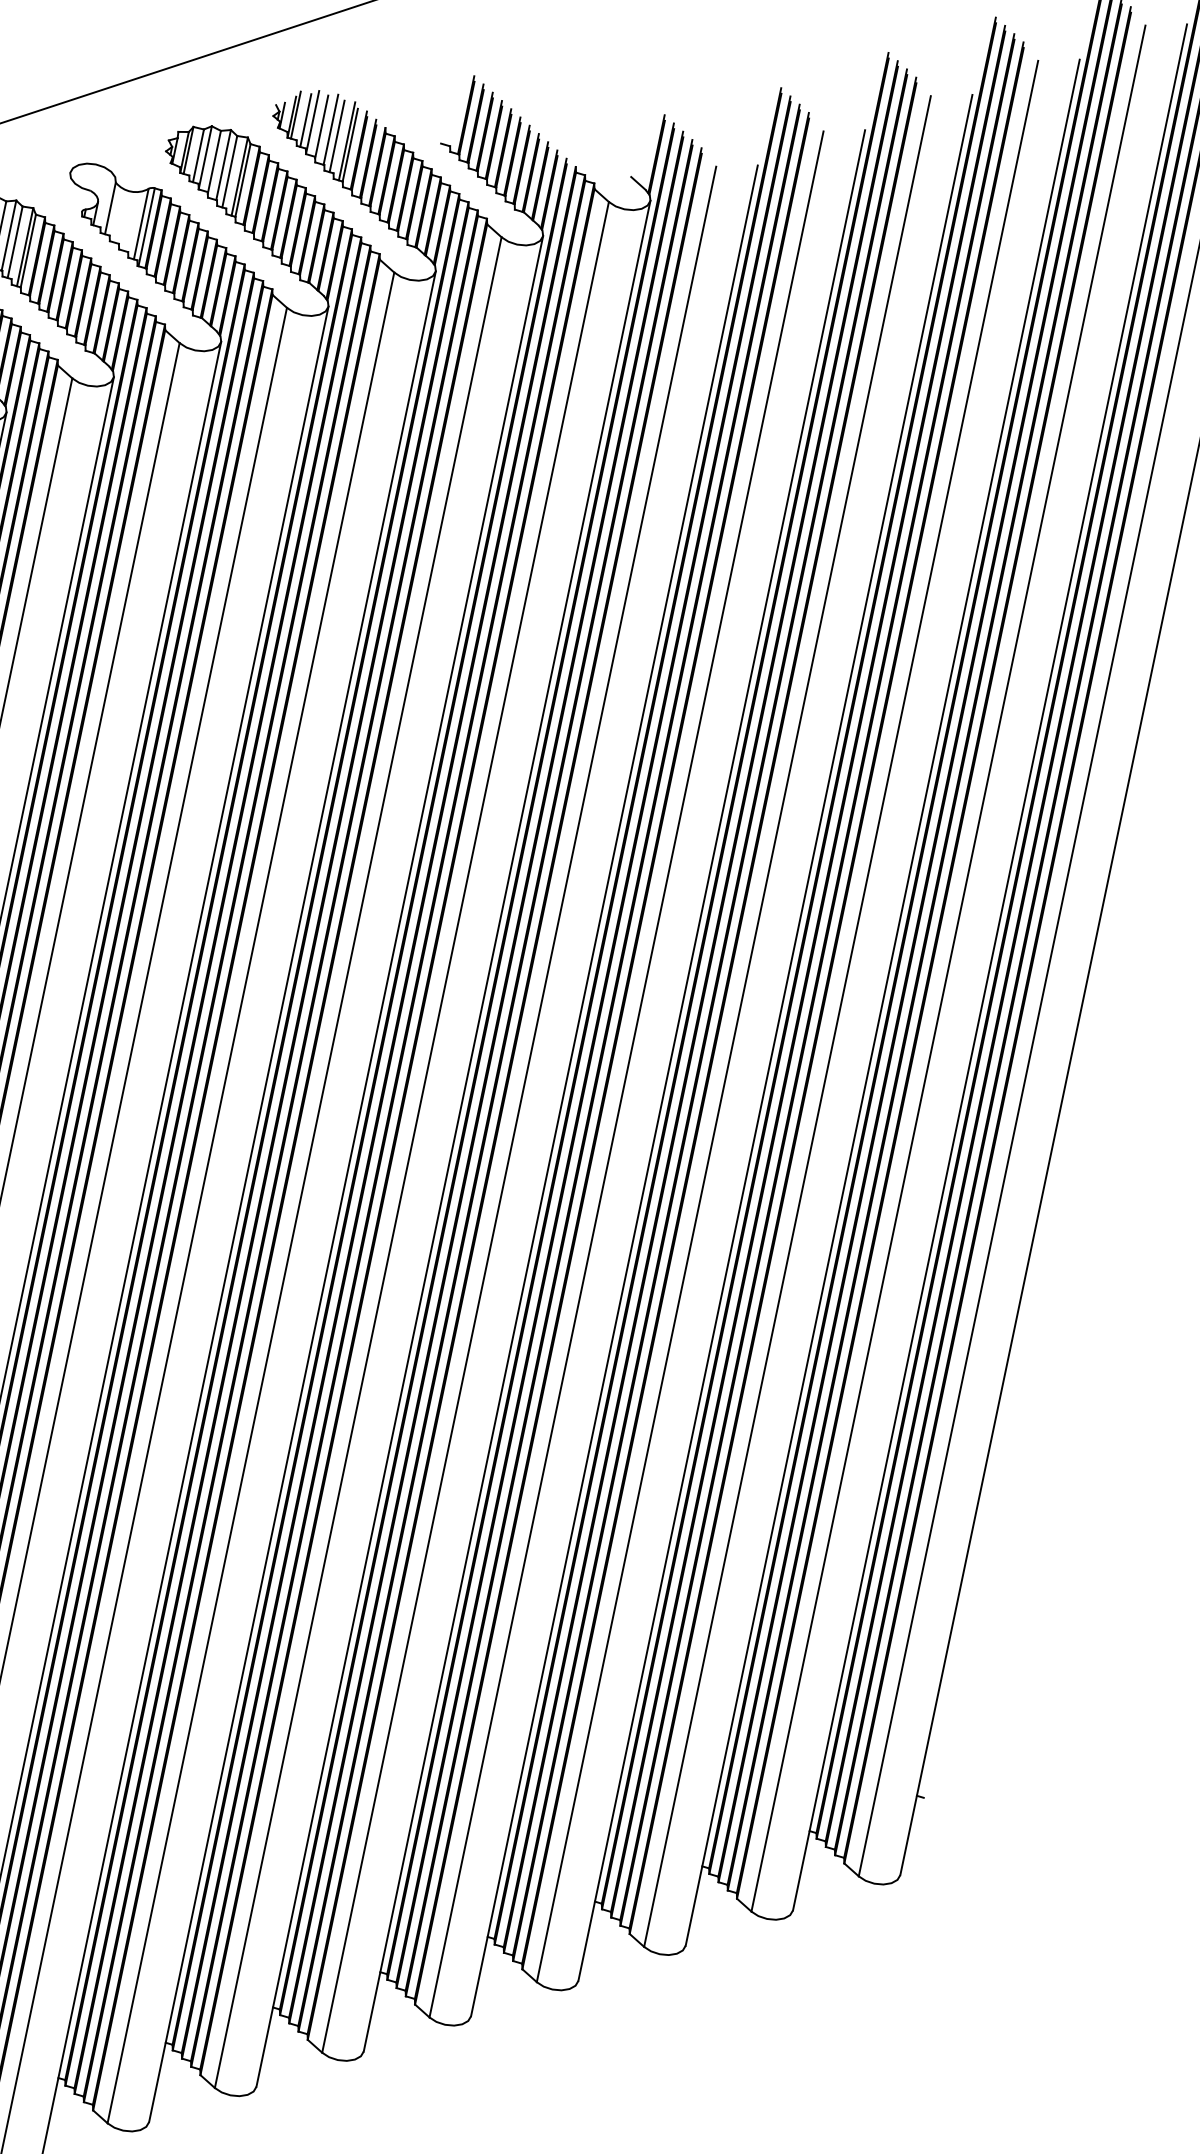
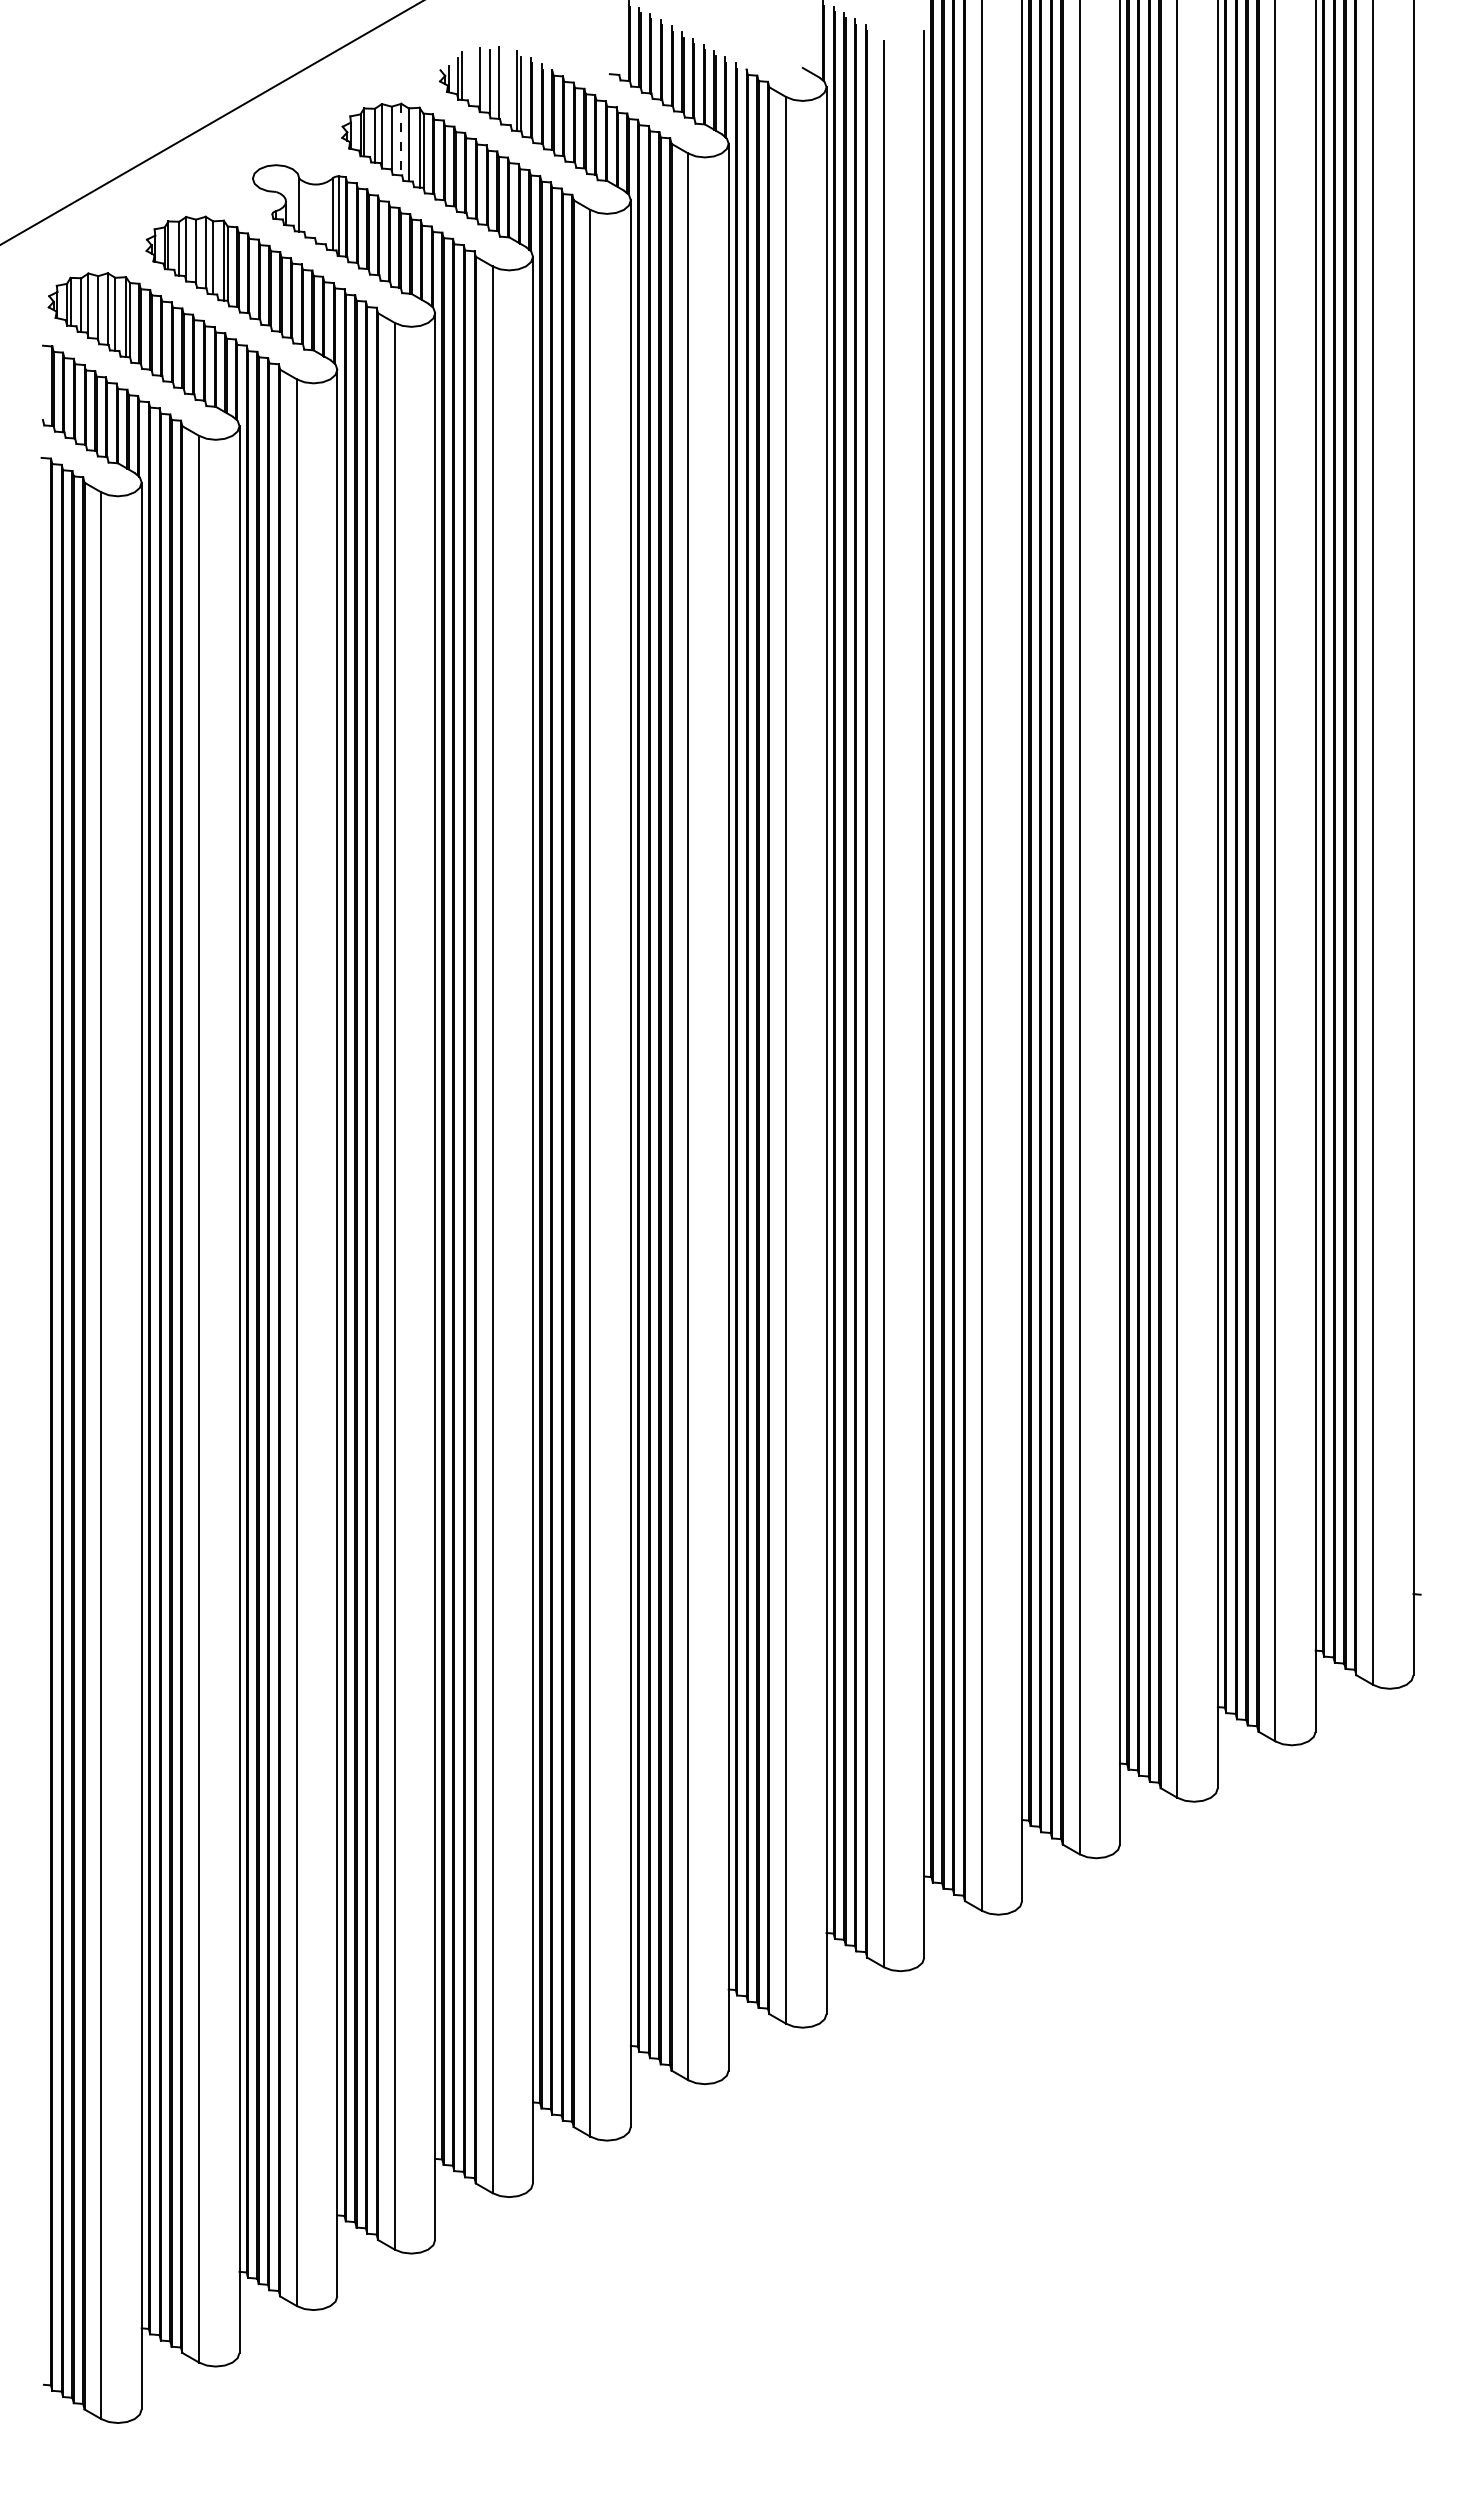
line: (305, 120) -> (472, 79), removed
line: (337, 135) -> (506, 87), removed
line: (223, 164) -> (401, 139), solid -> dashed

